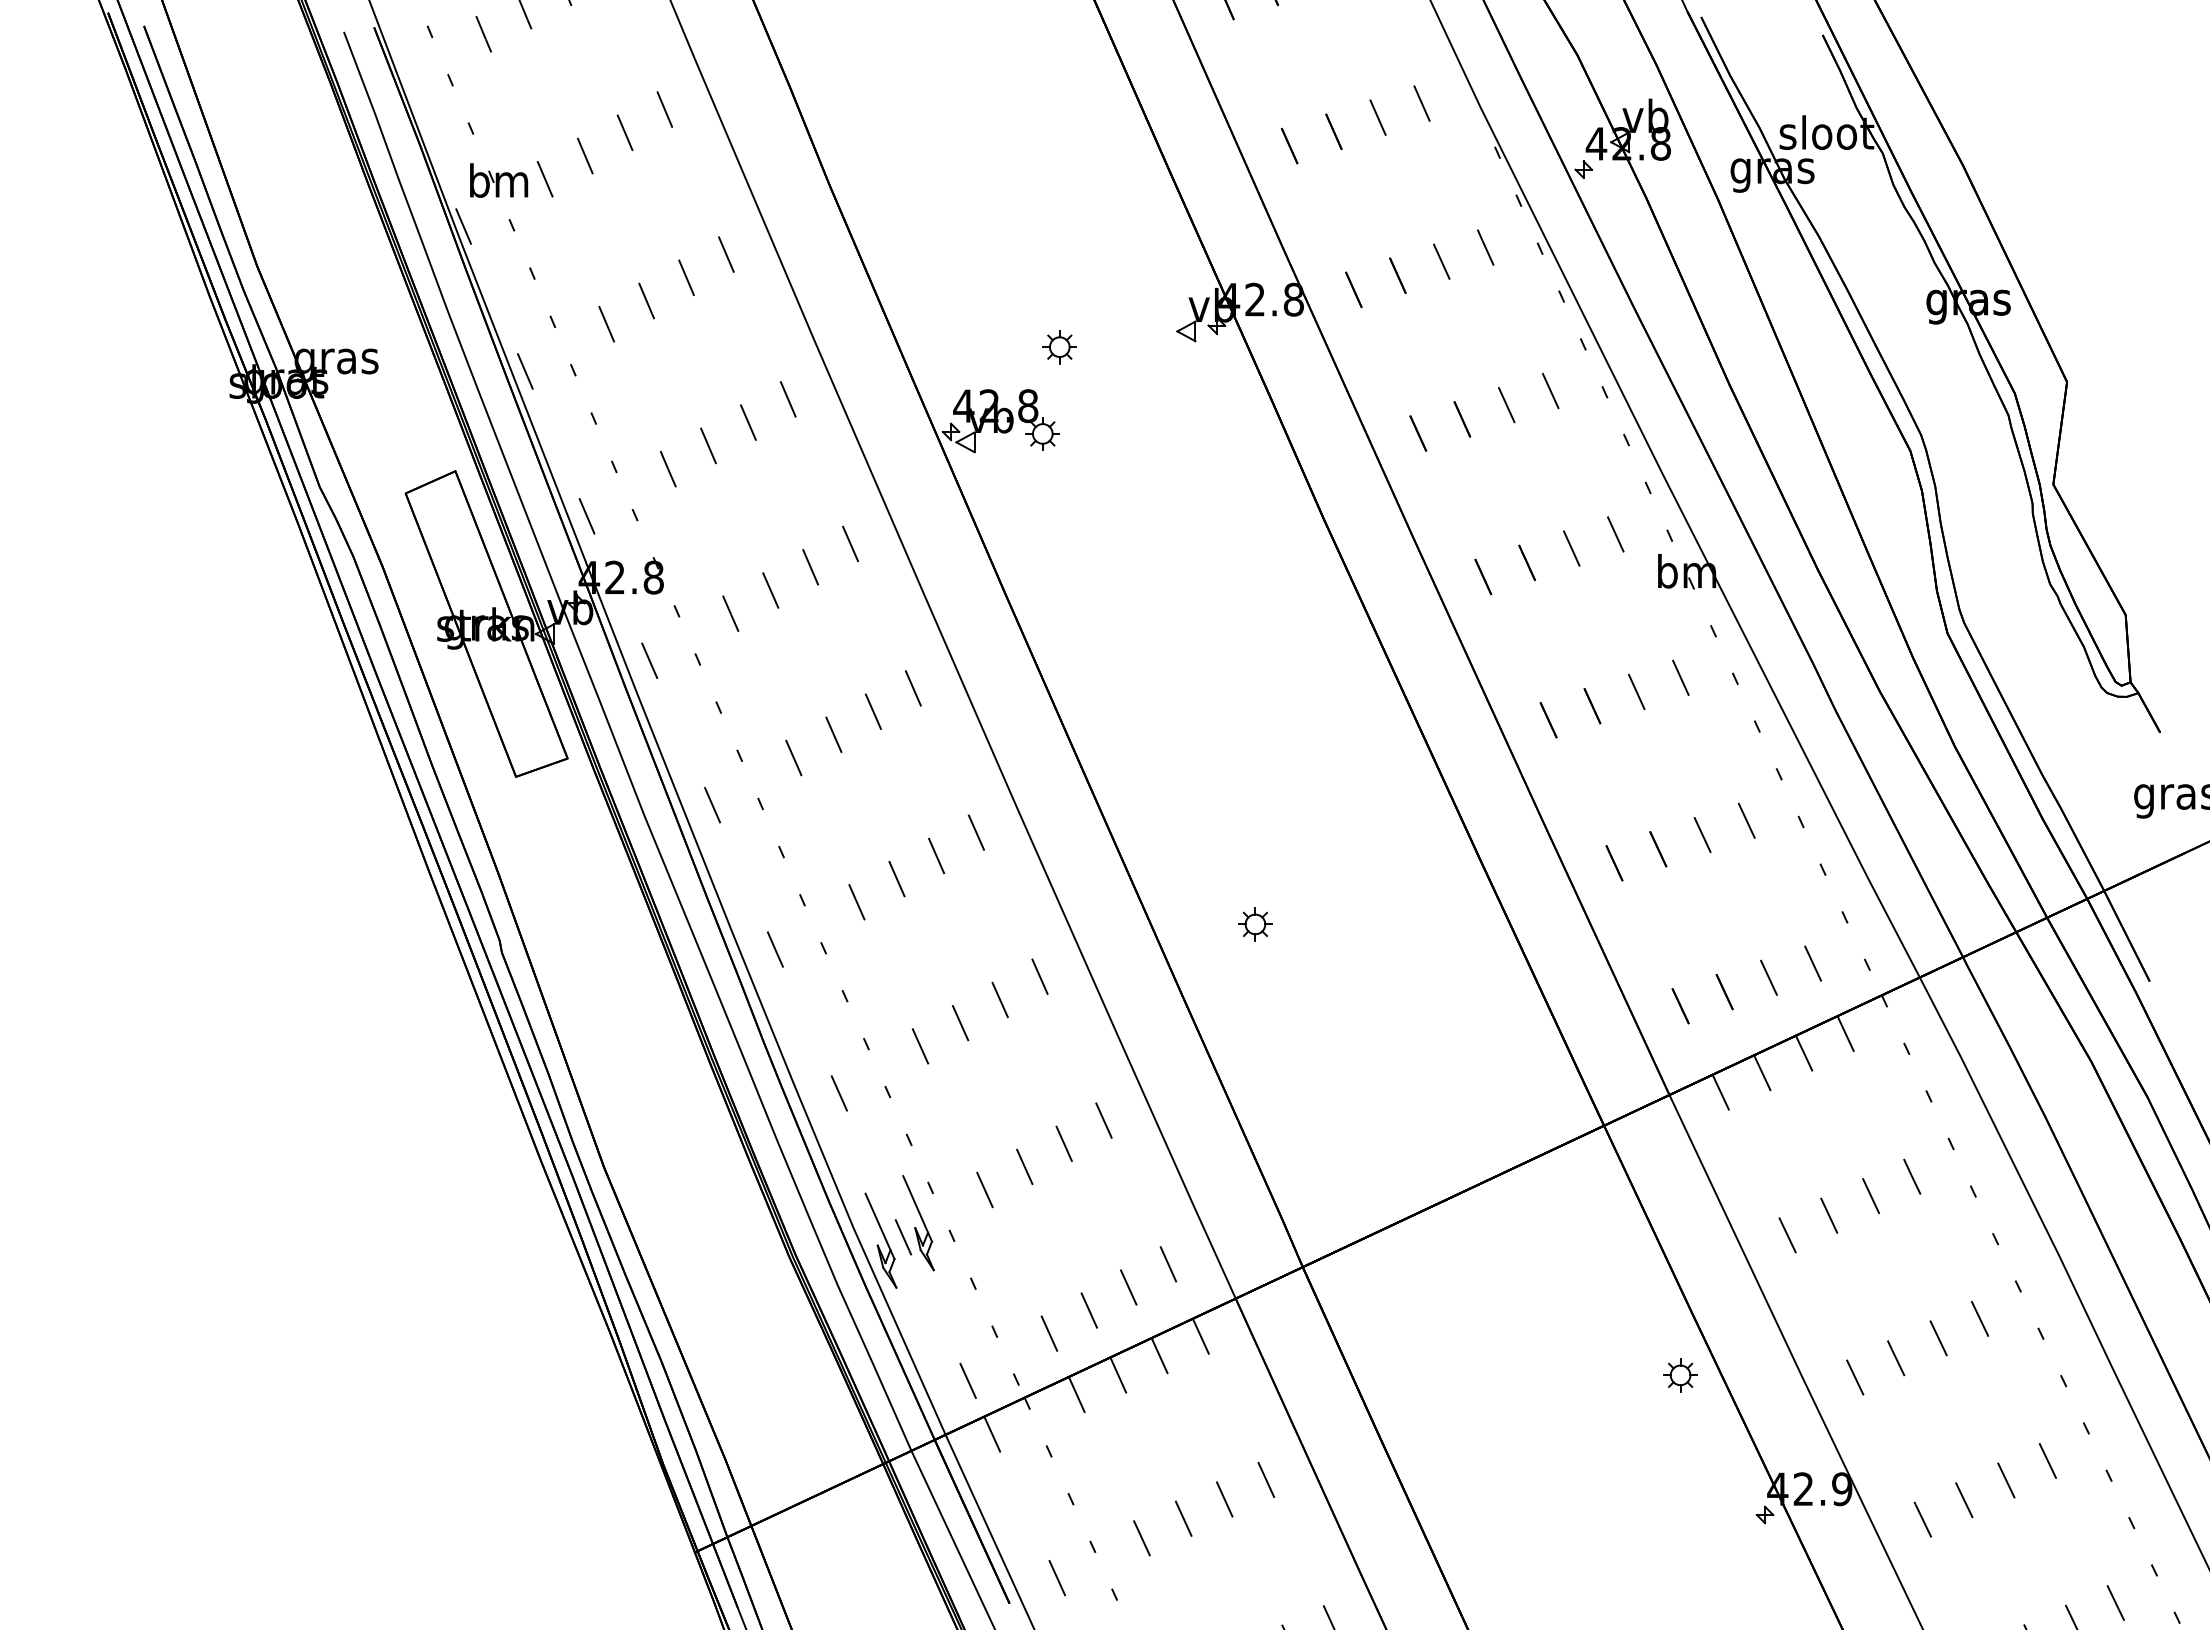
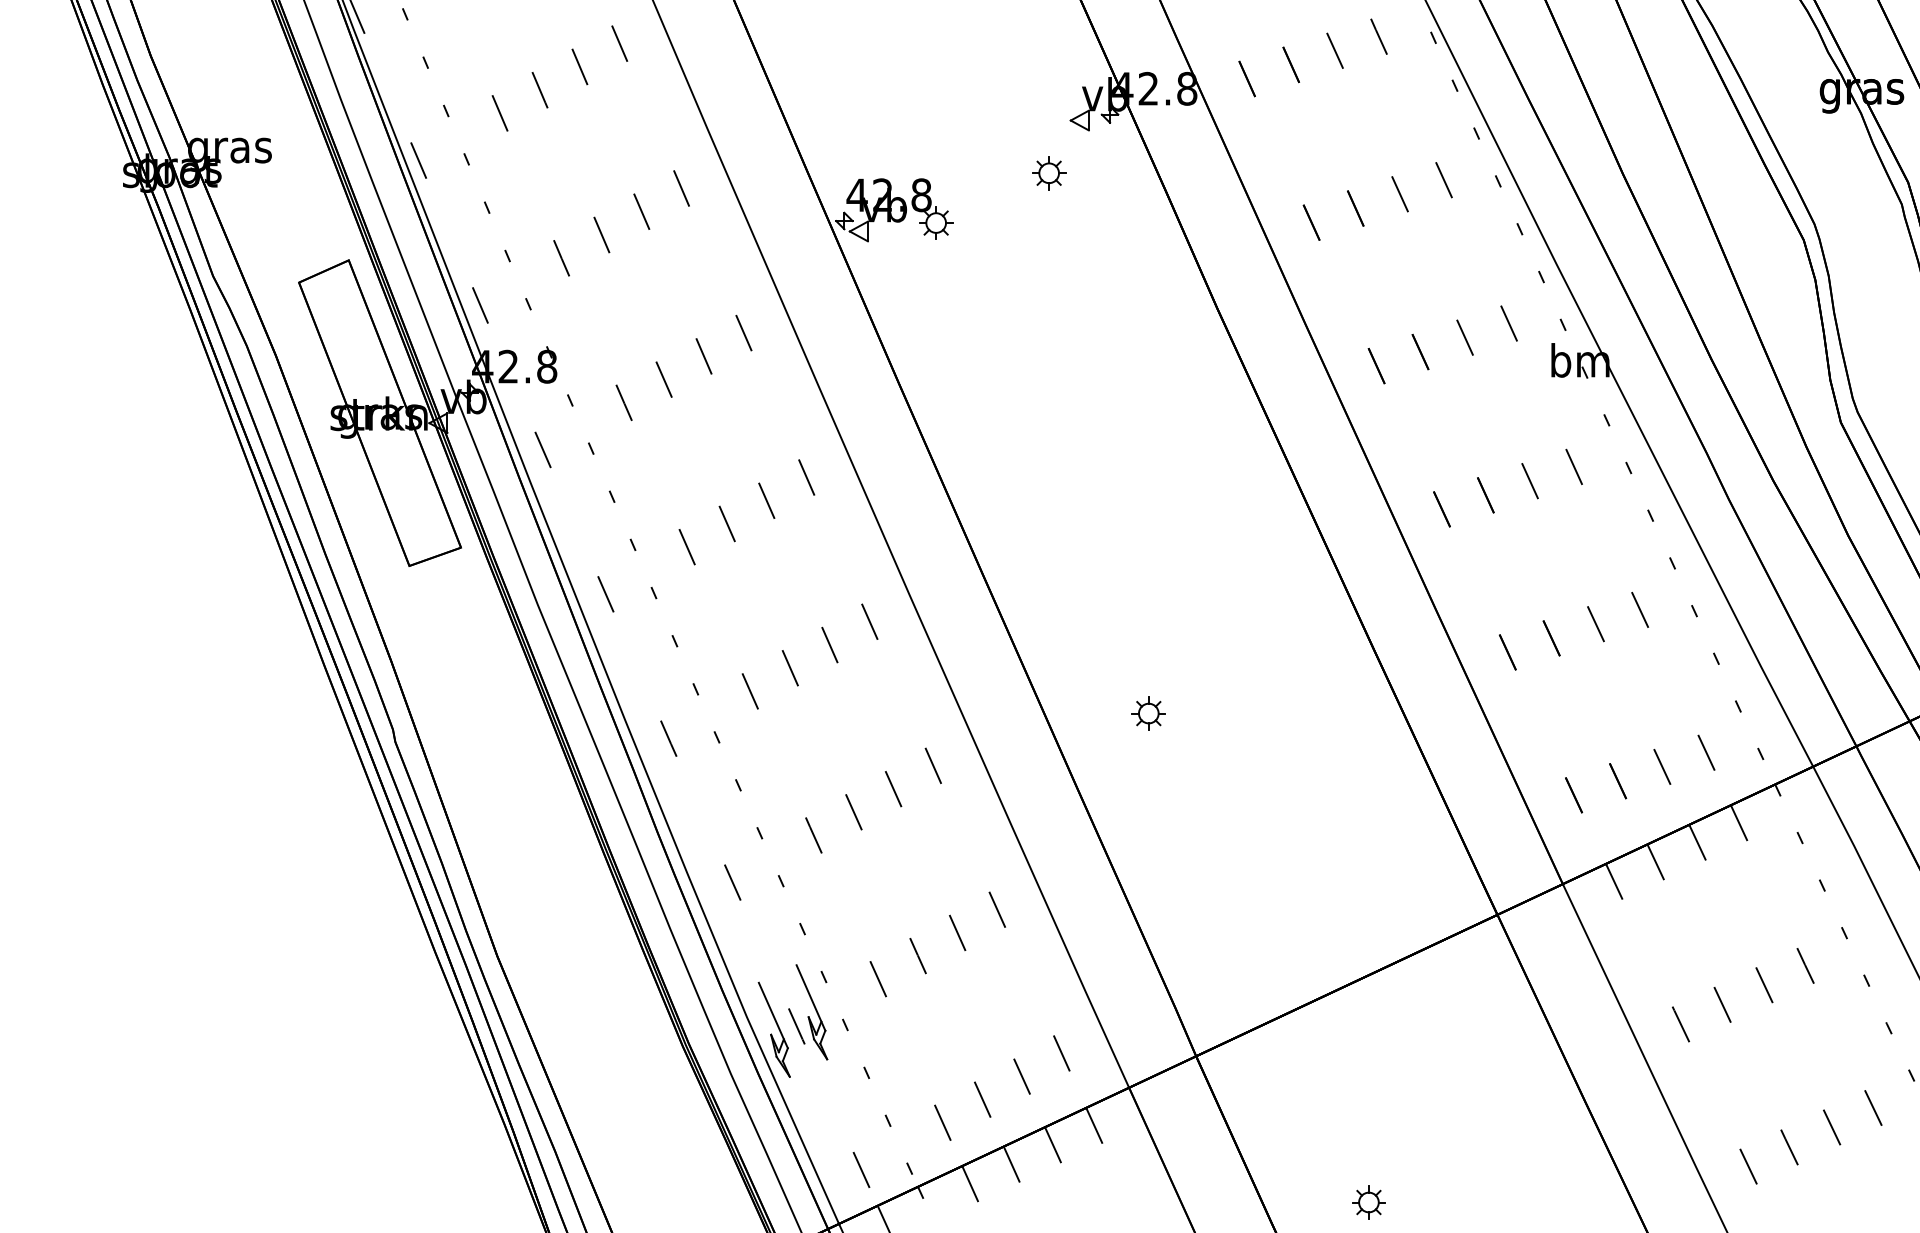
part: (1059, 347) -> (1048, 173), moved
part: (1680, 1375) -> (1368, 1202), moved

